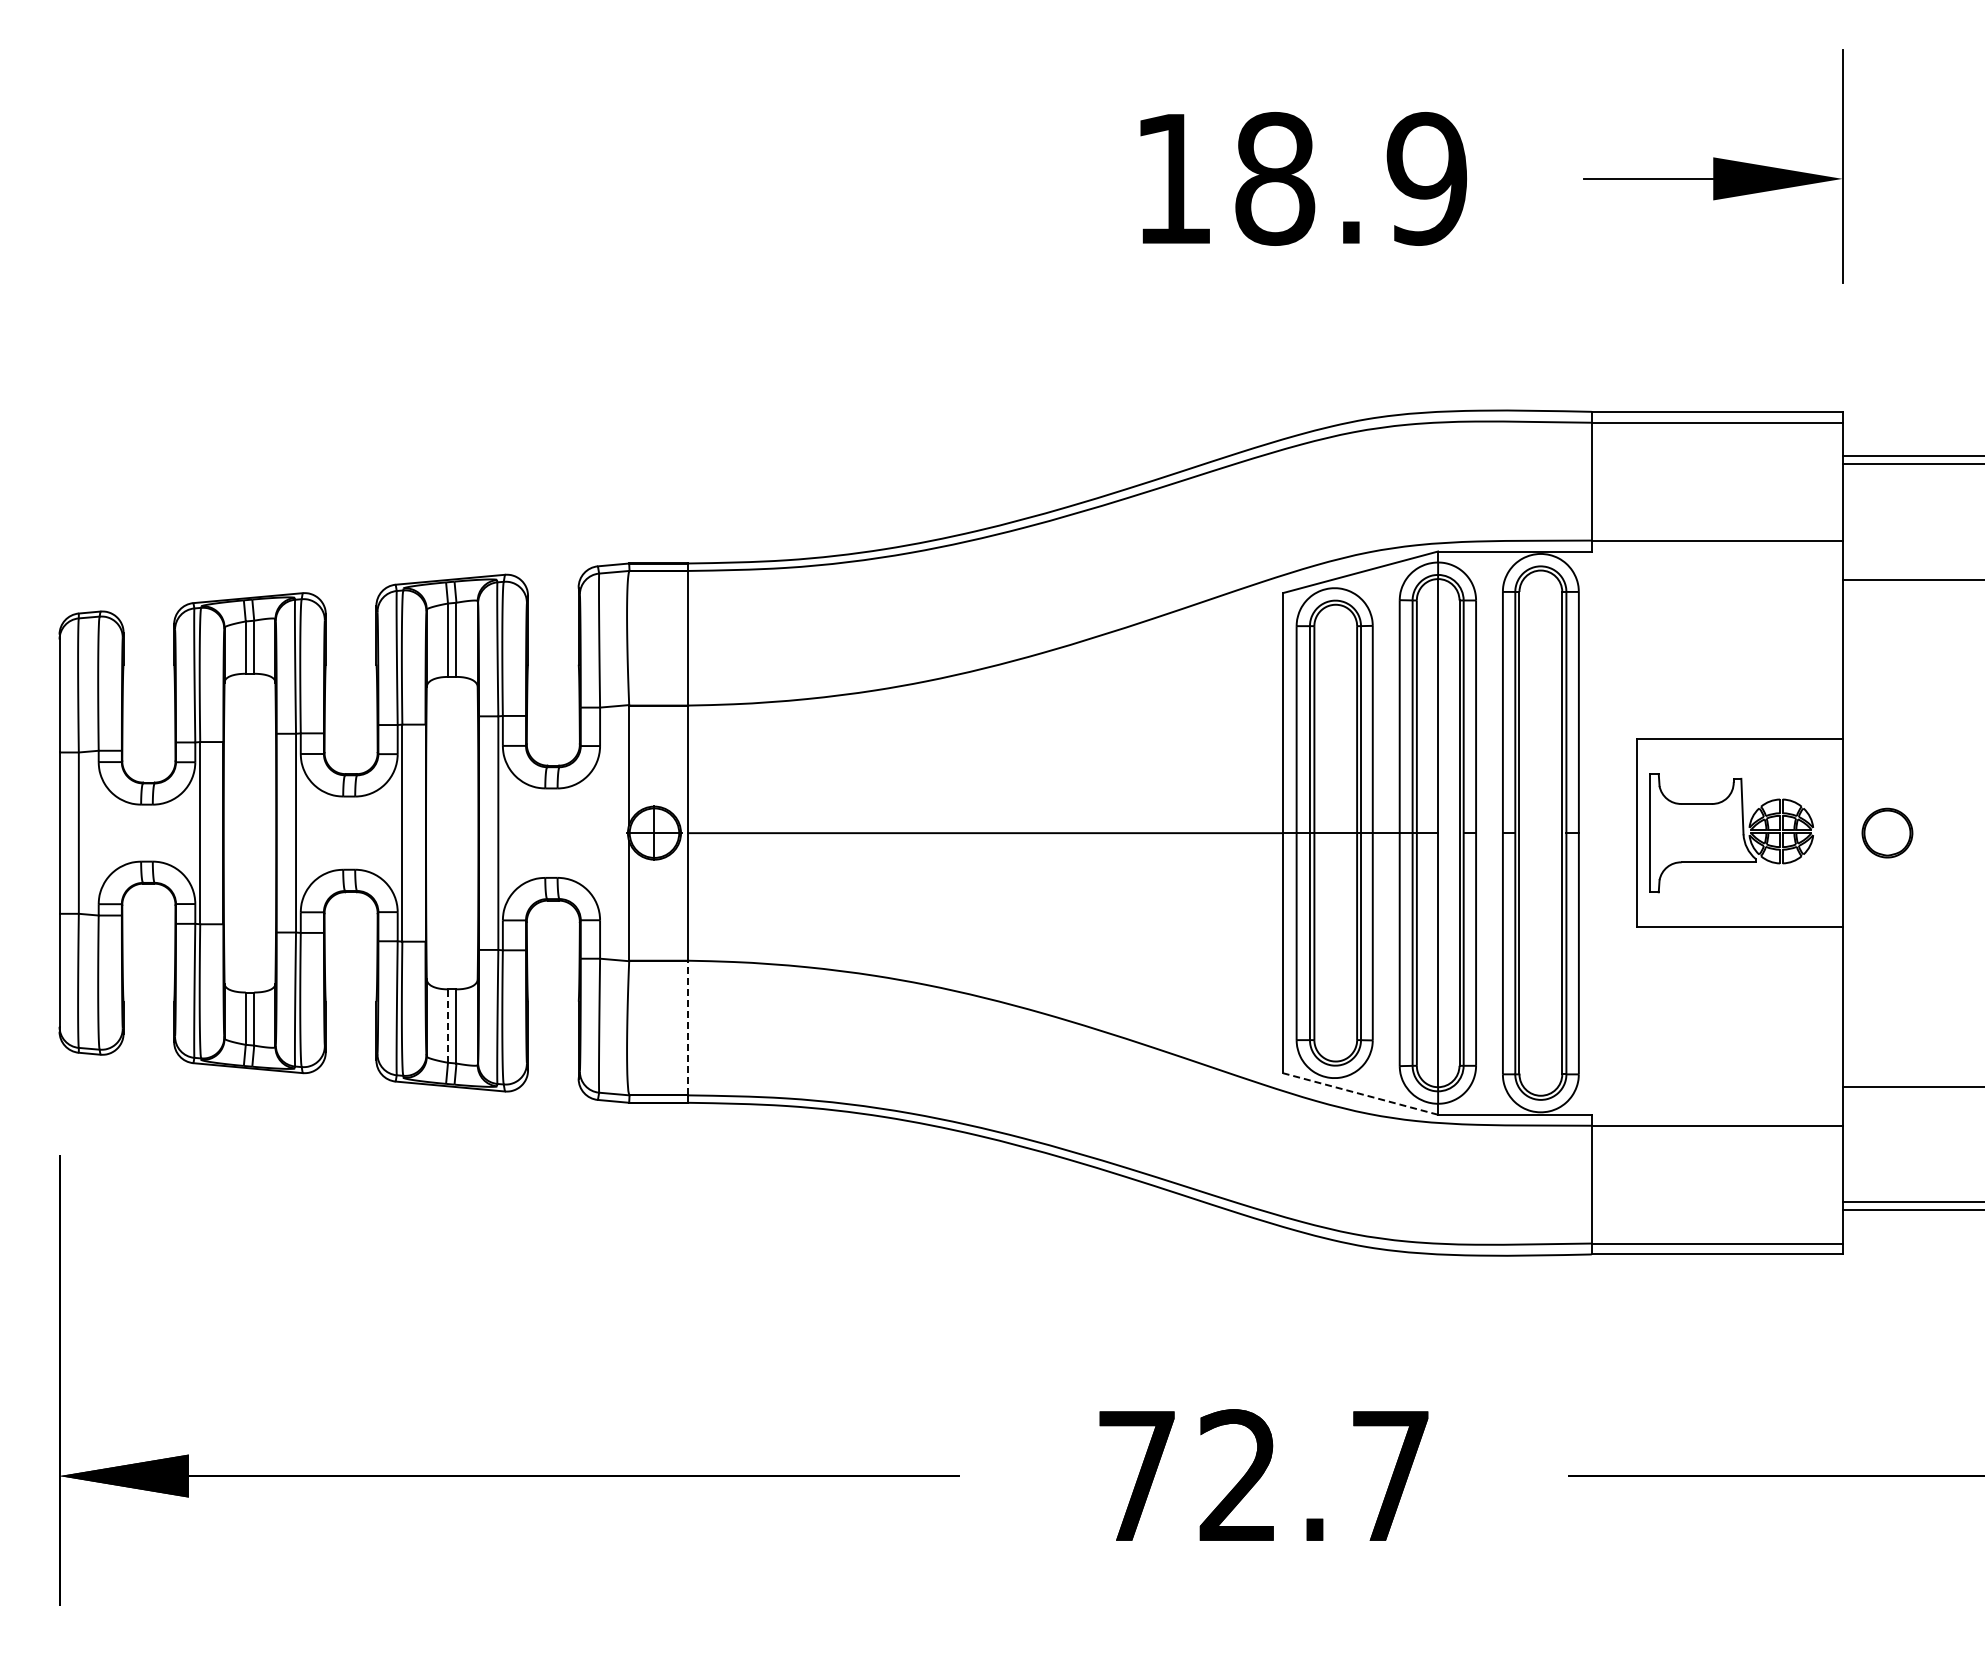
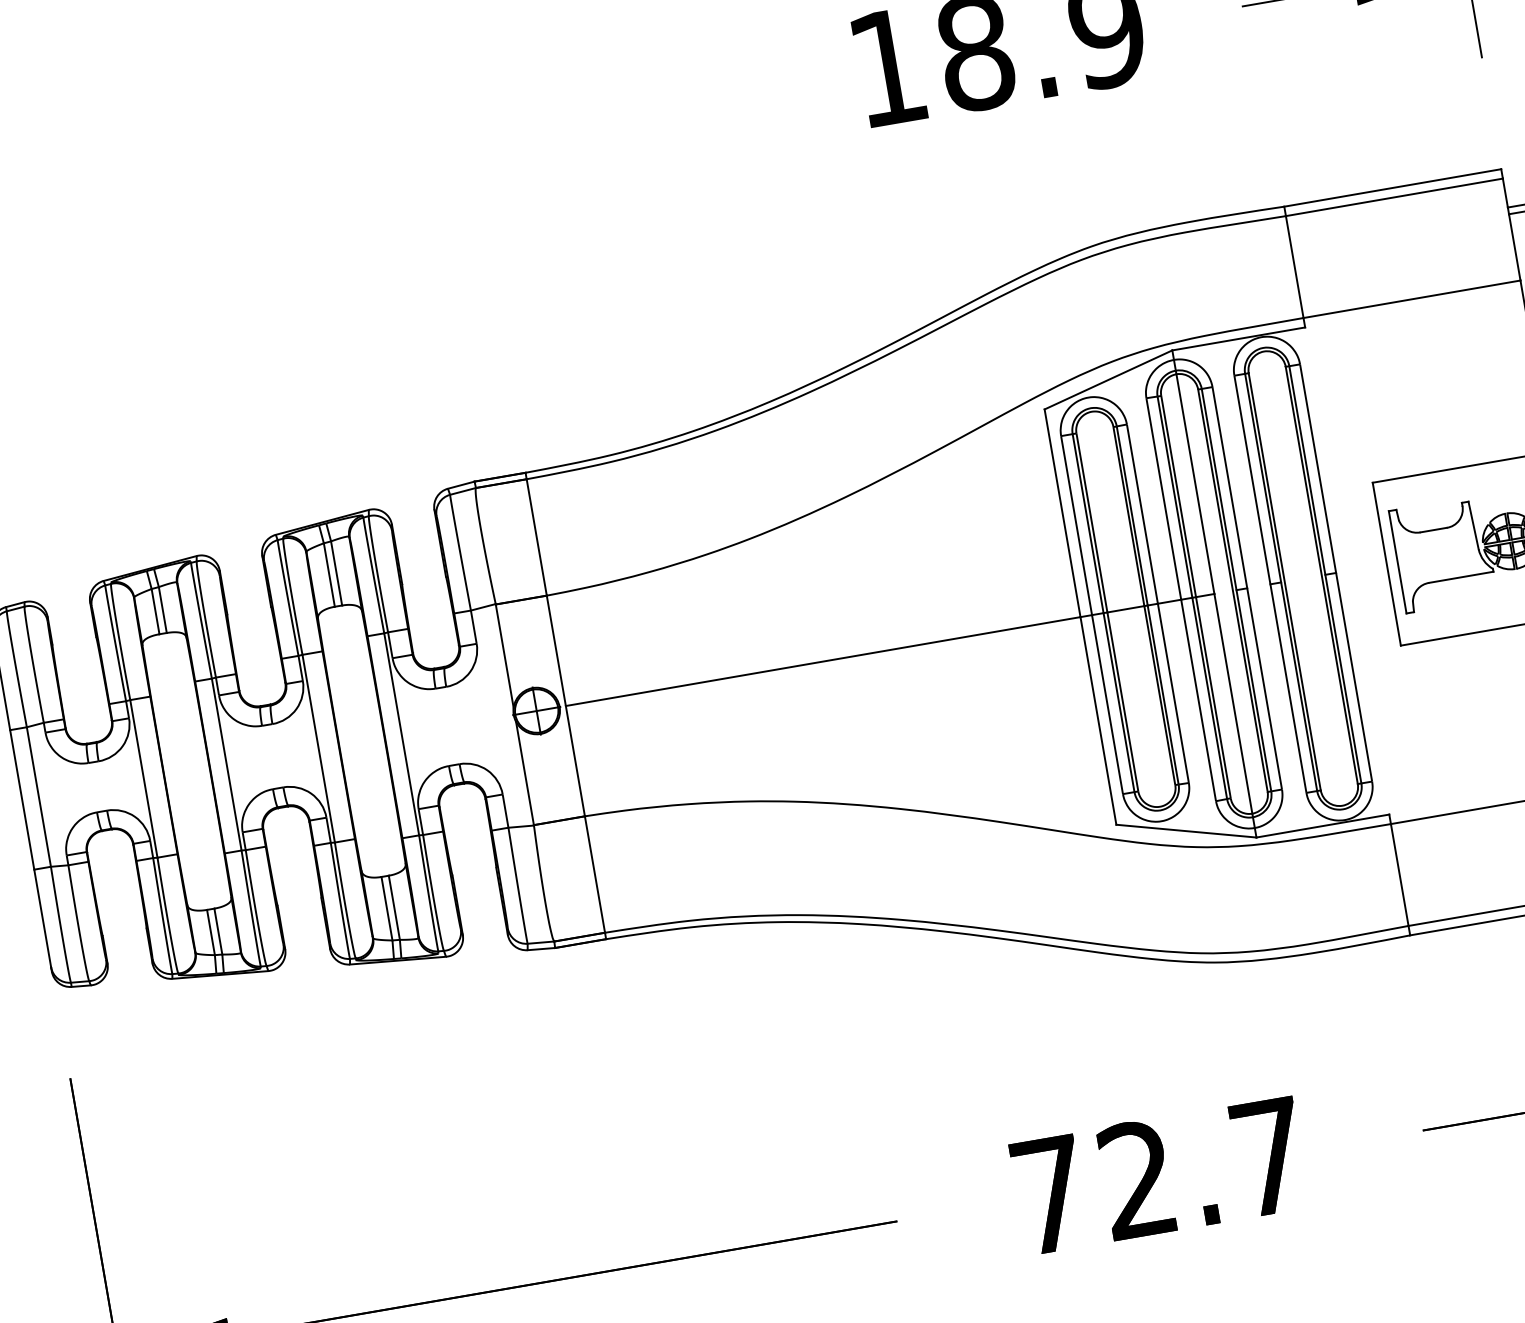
line: (448, 1026) -> (387, 909), dashed -> solid
line: (688, 1027) -> (595, 874), dashed -> solid
line: (1360, 1093) -> (1186, 830), dashed -> solid

